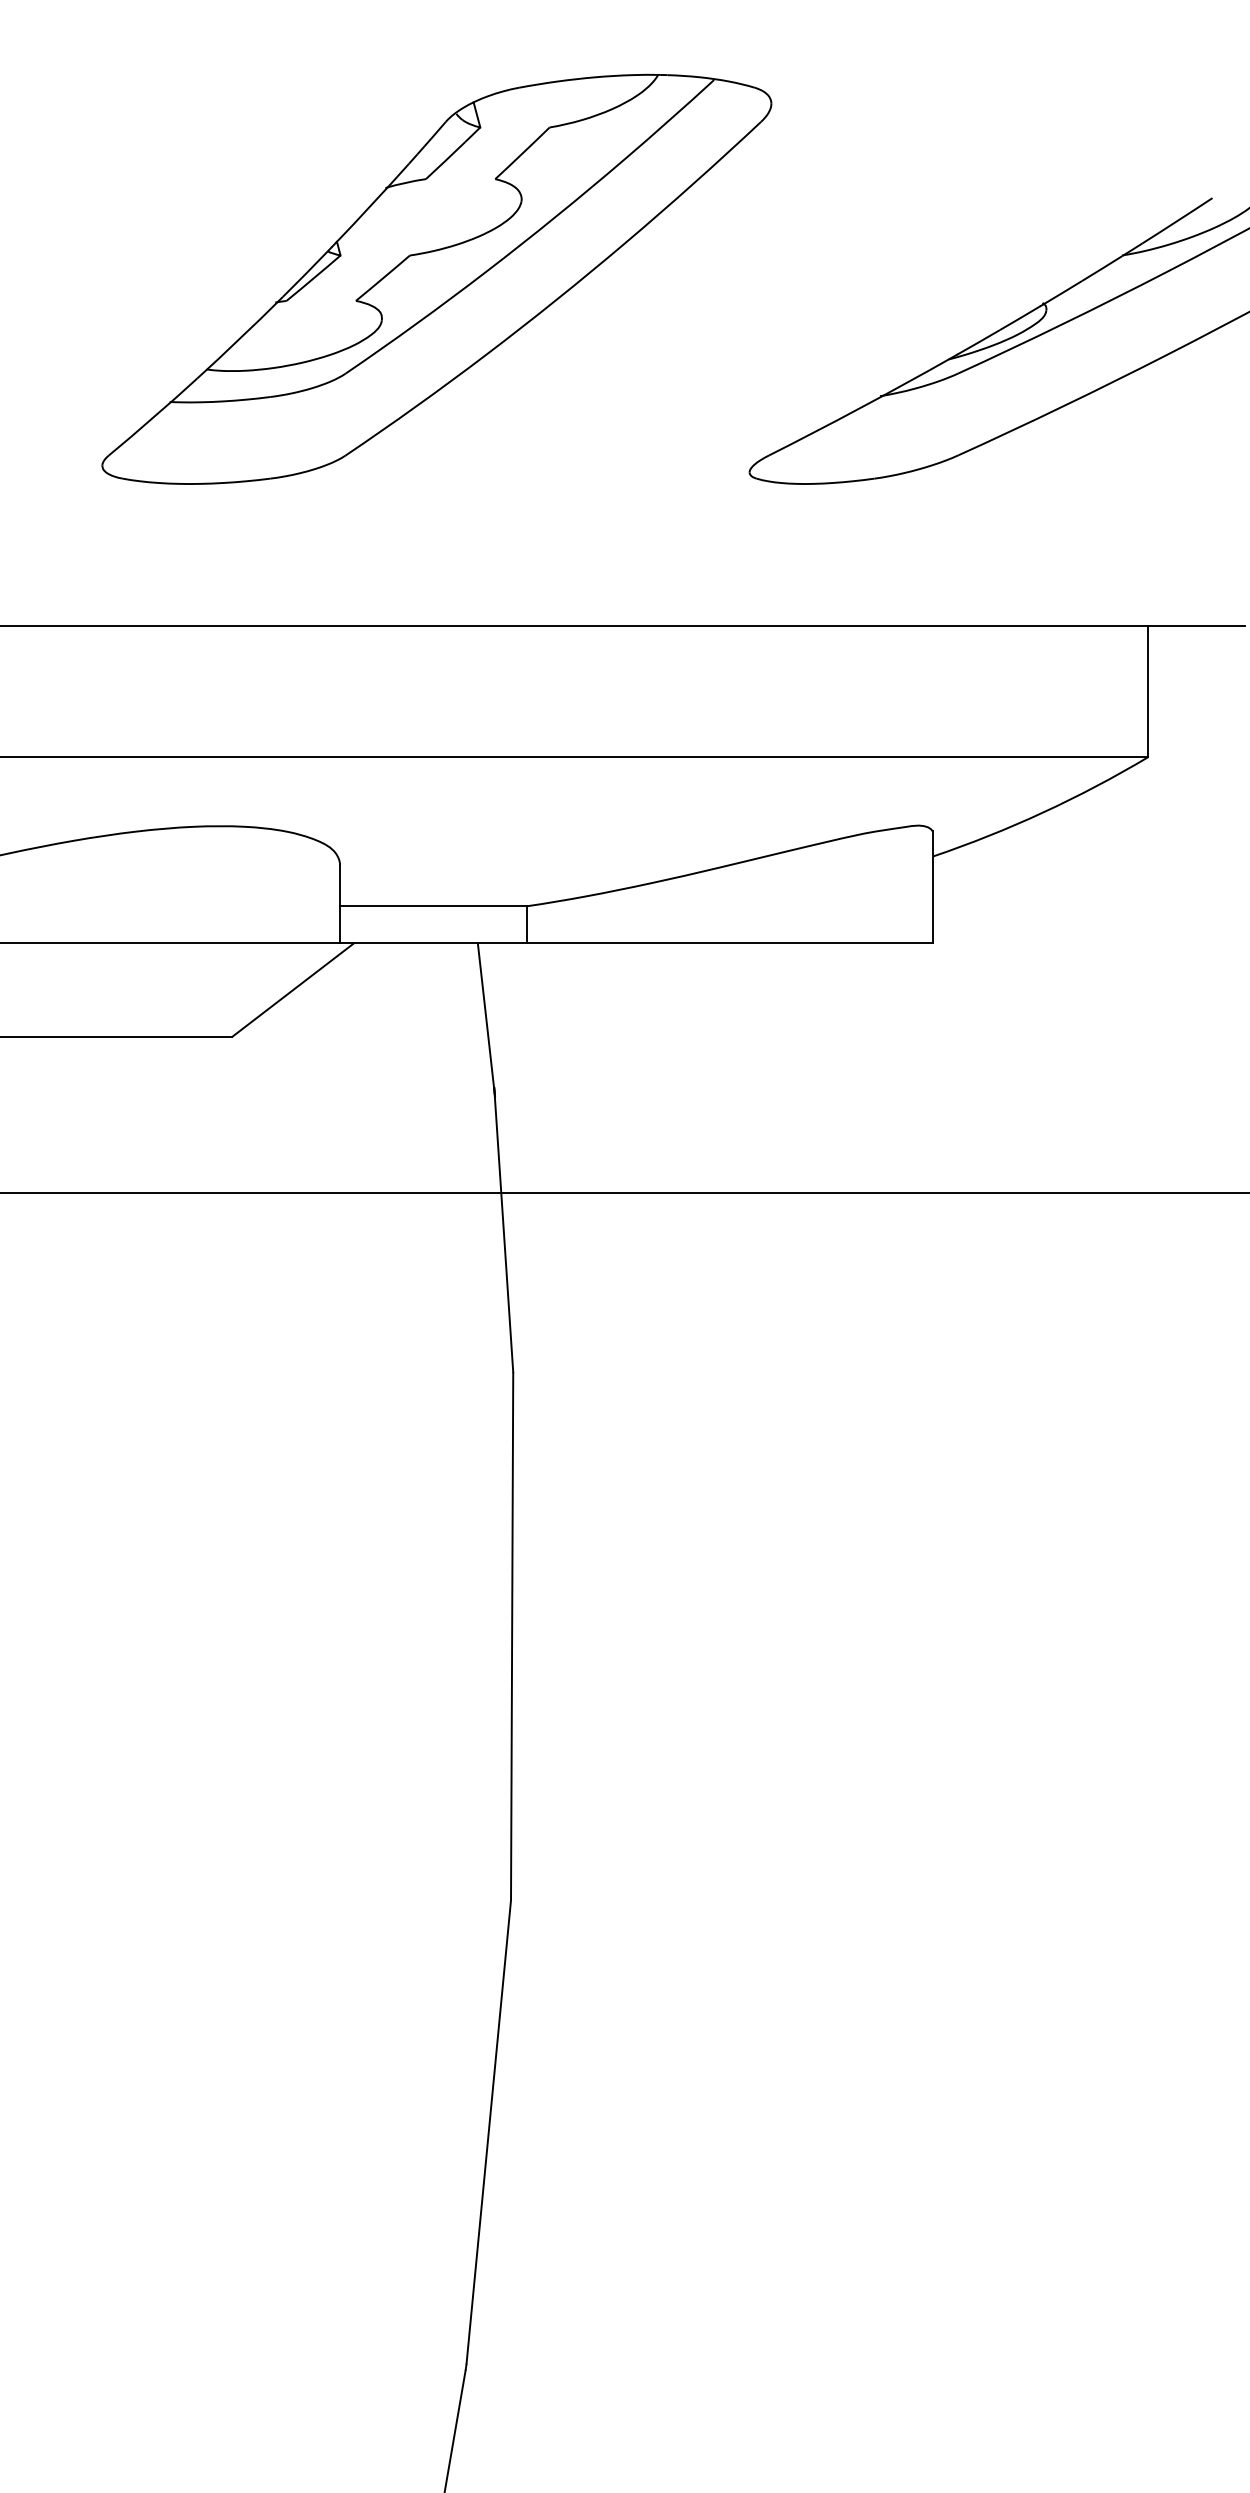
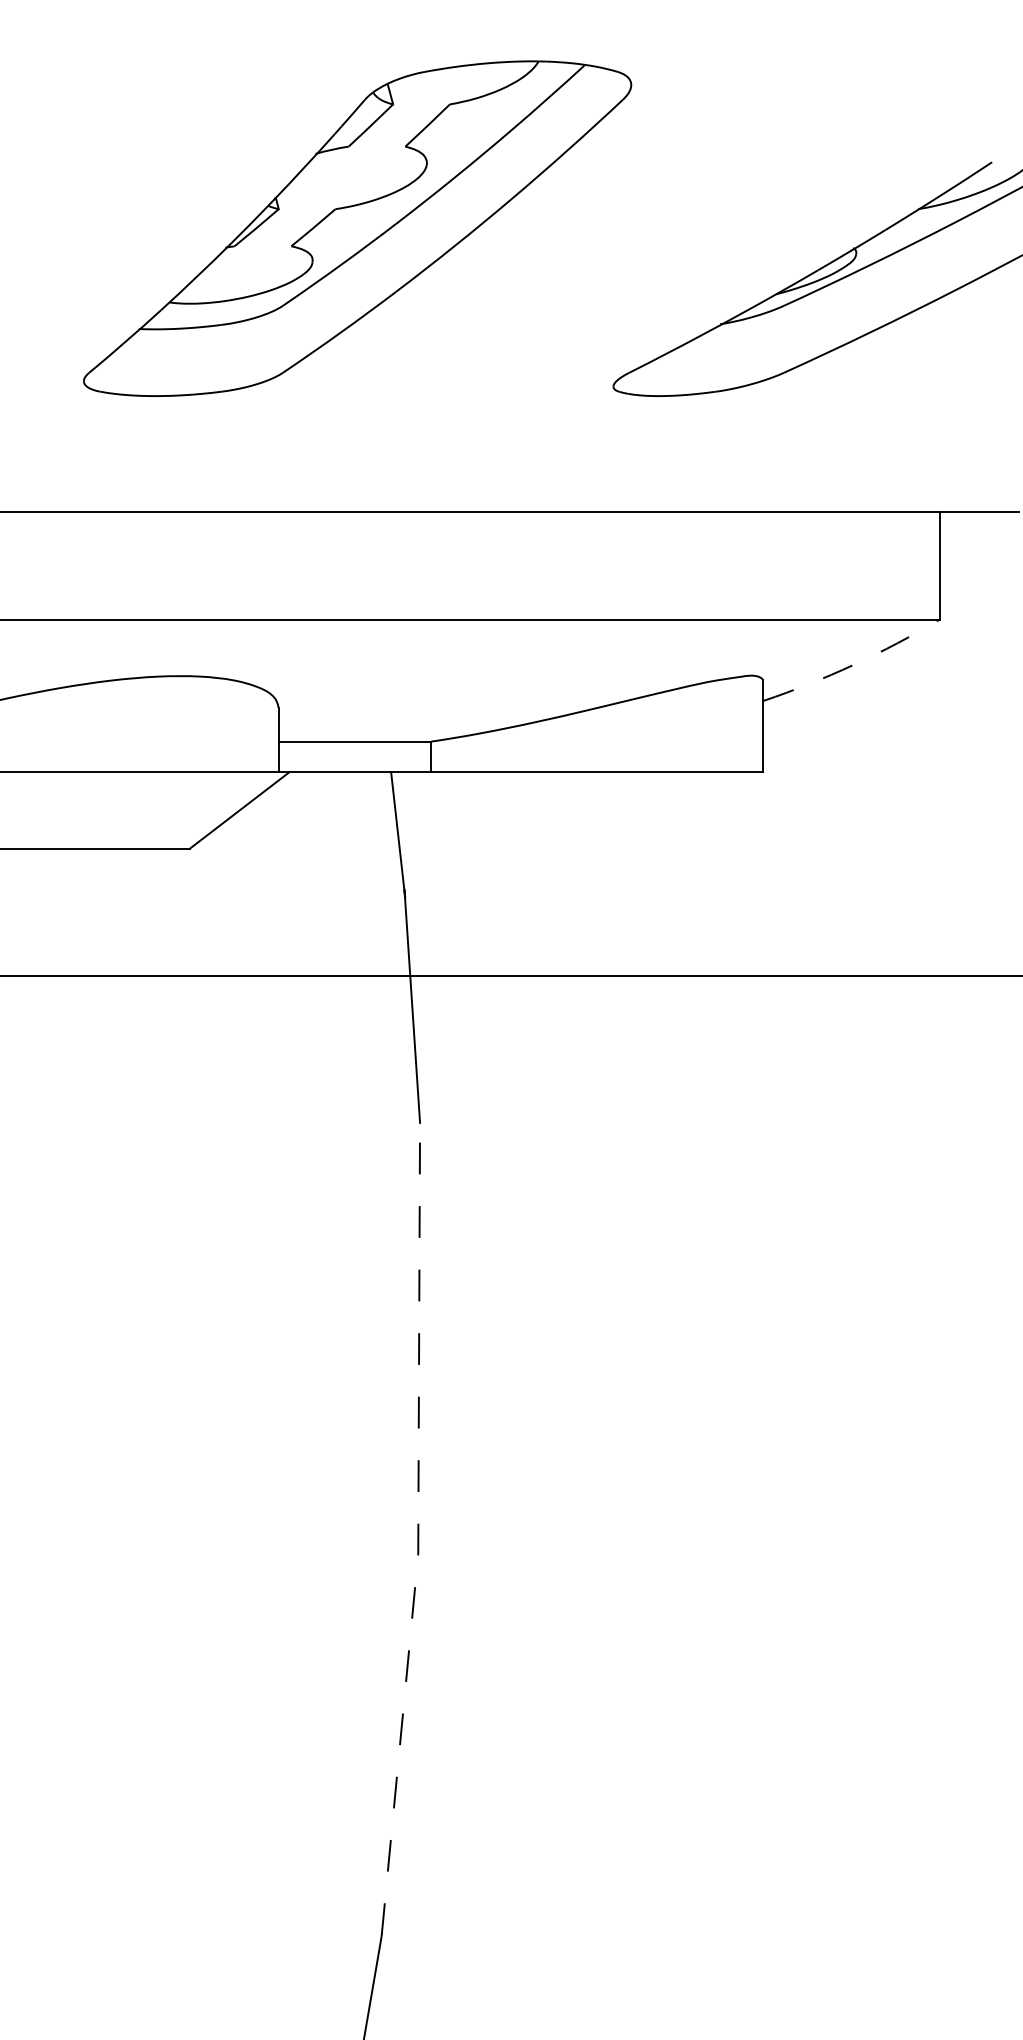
arc: (1043, 812) -> (853, 664), solid -> dashed
line: (511, 1870) -> (418, 1530), solid -> dashed

